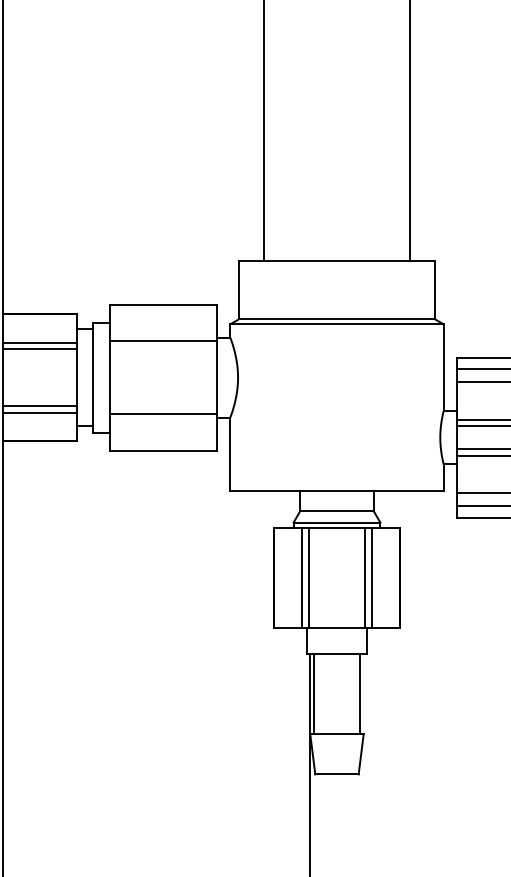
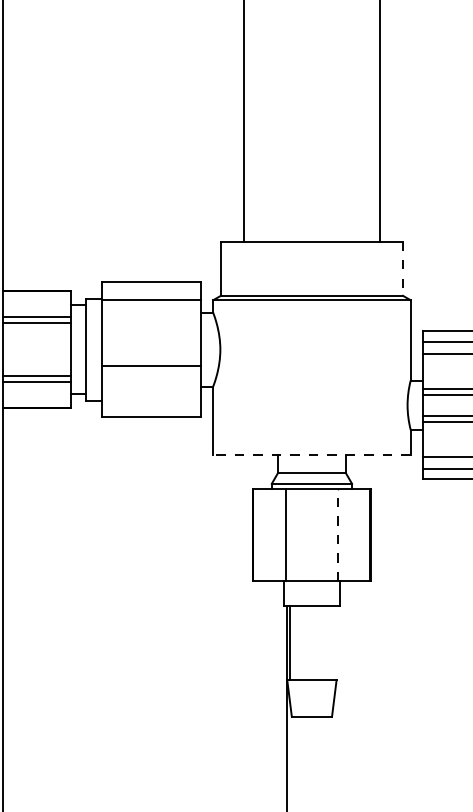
line: (434, 291) -> (402, 269), solid -> dashed
line: (162, 340) -> (150, 299), moved
line: (162, 414) -> (150, 365), moved
line: (336, 490) -> (311, 454), solid -> dashed
line: (301, 577) -> (279, 534), removed
line: (365, 577) -> (338, 534), solid -> dashed
line: (372, 577) -> (344, 534), removed
line: (360, 693) -> (333, 642), removed

